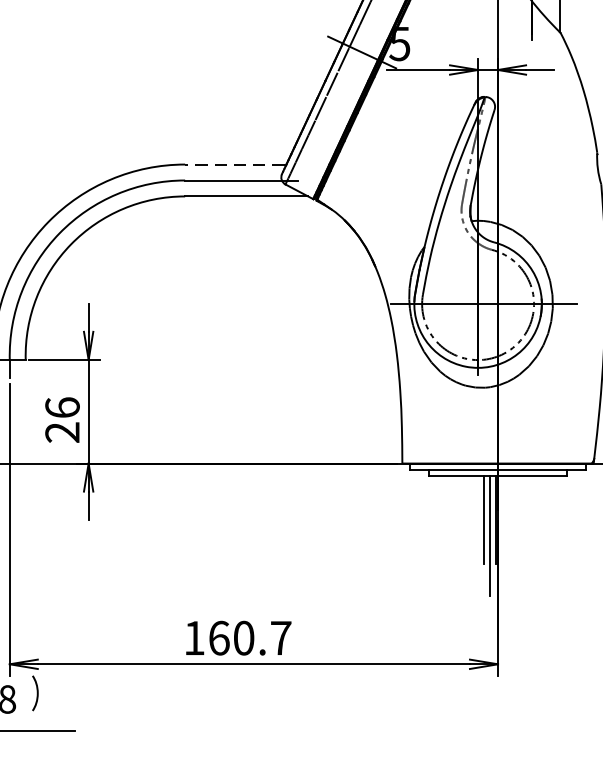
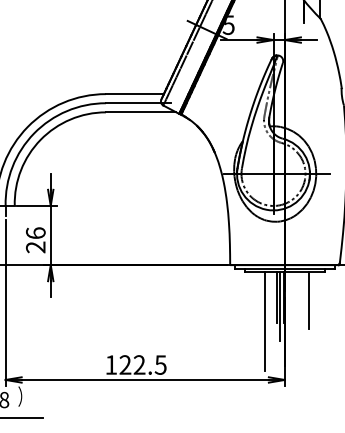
line: (233, 165) -> (133, 94), dashed -> solid
line: (539, 523) -> (308, 299), added
line: (462, 560) -> (264, 320), added
text: (249, 637) -> (142, 364), 160.7 -> 122.5

